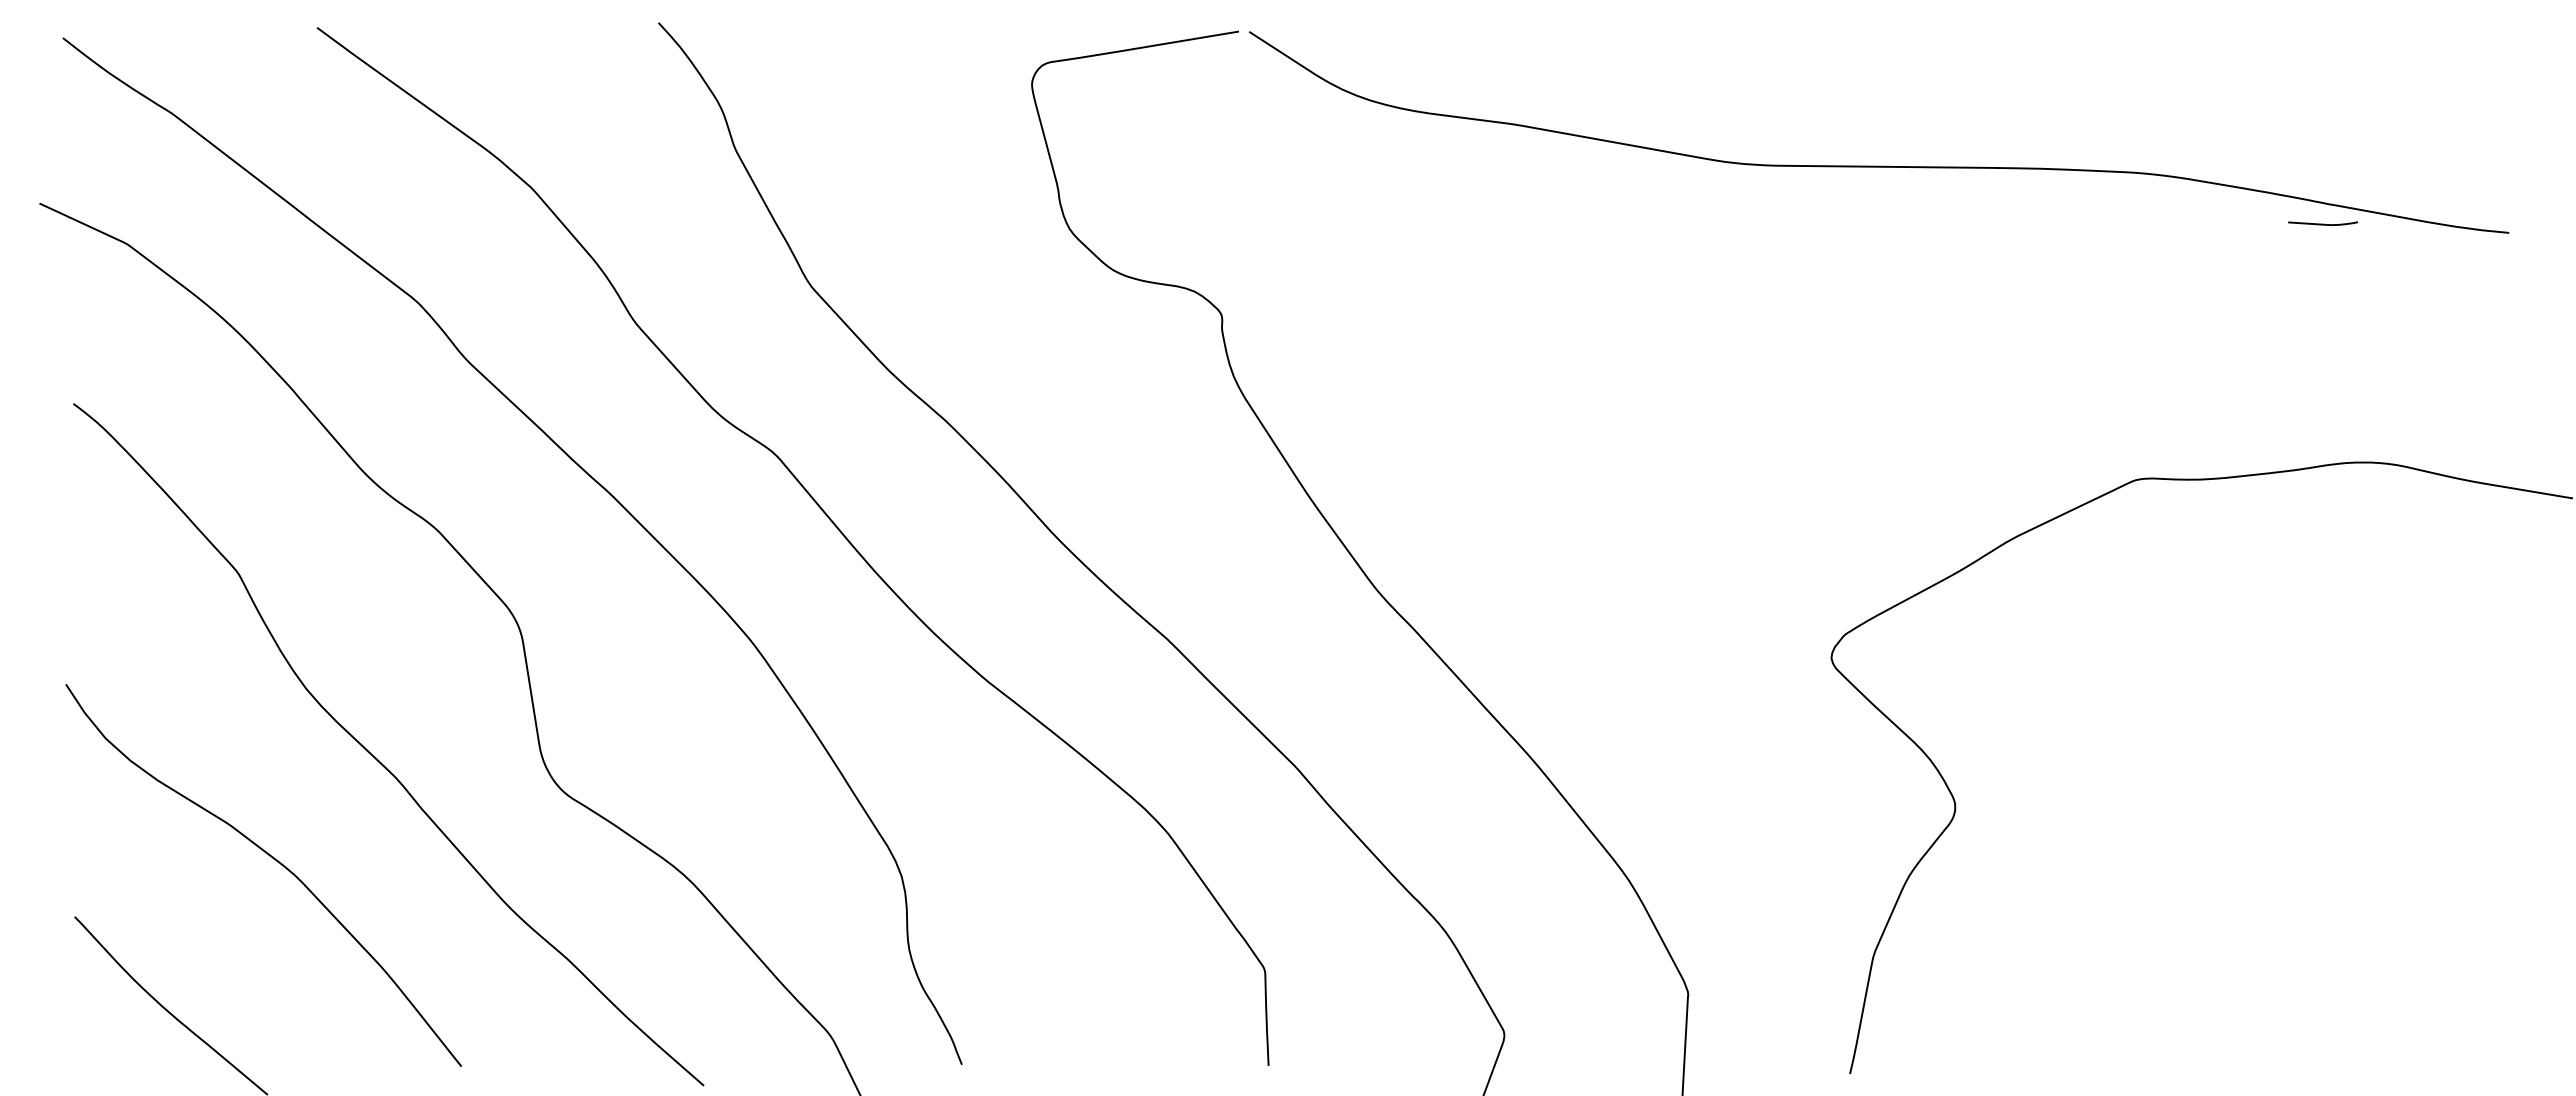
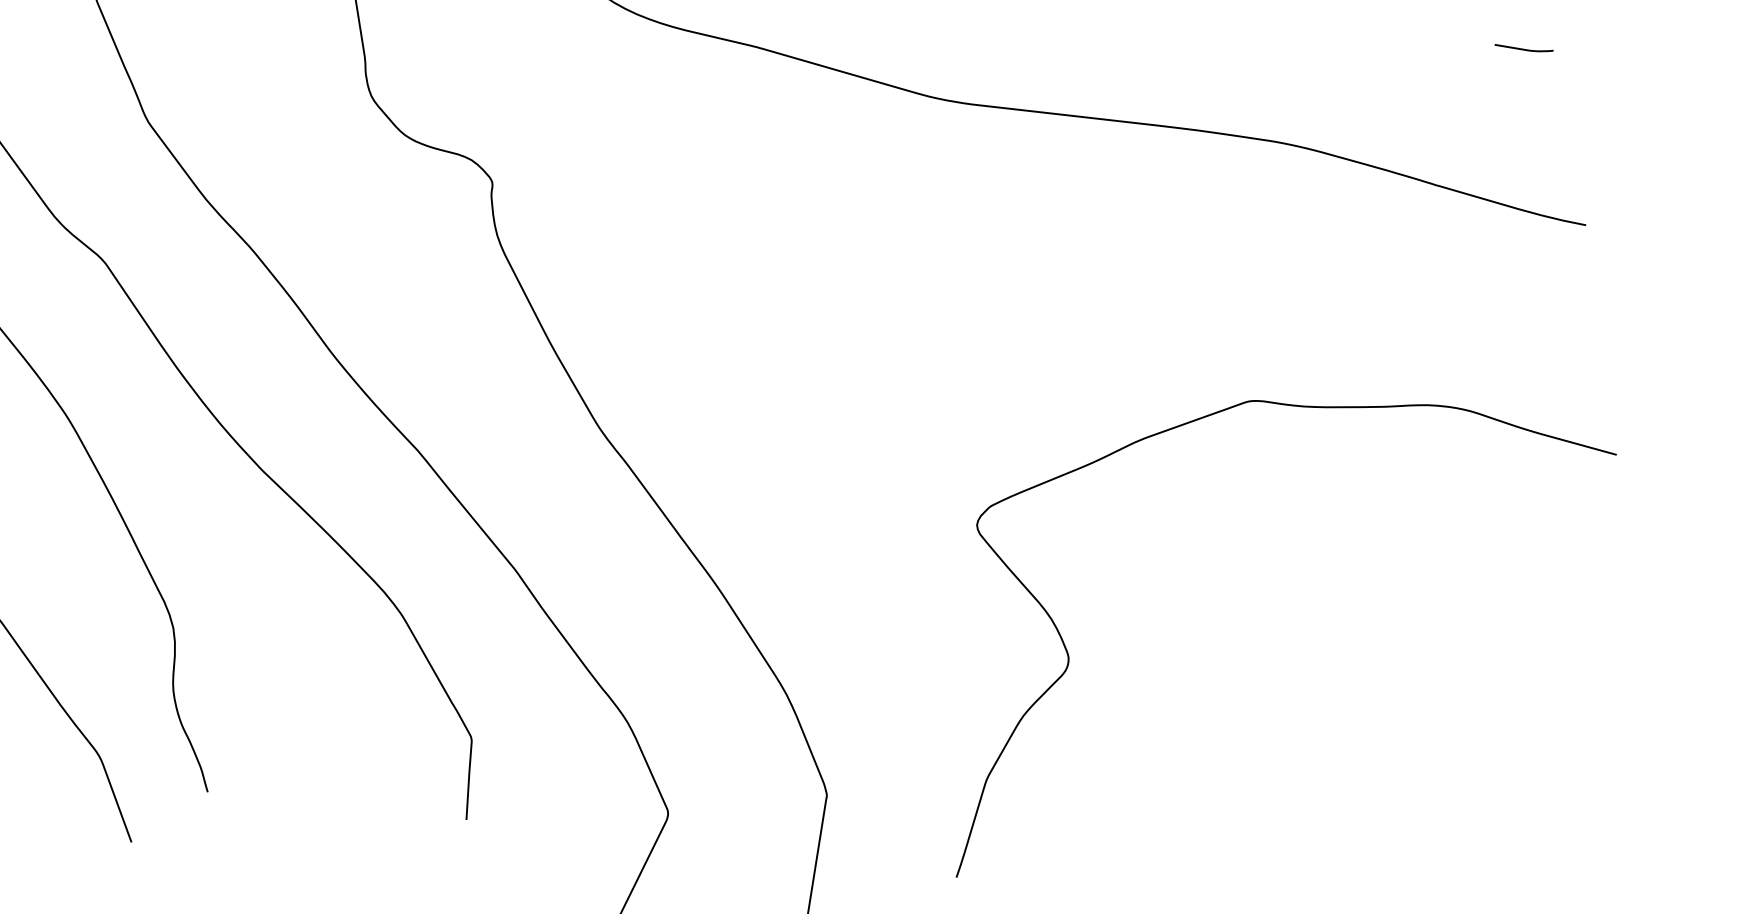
curve: (2322, 223) -> (1523, 48), moved

